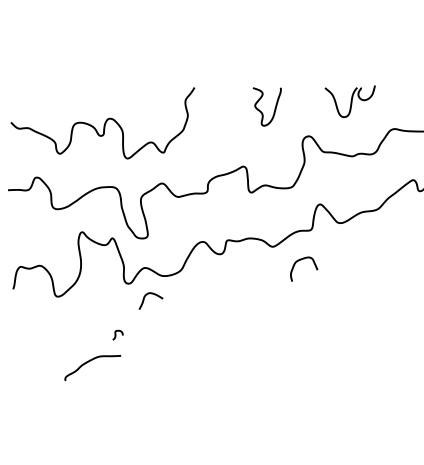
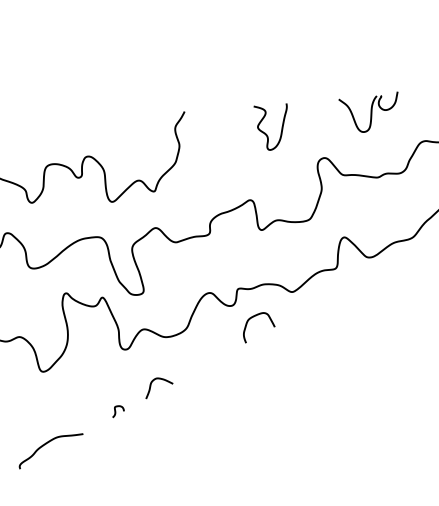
curve: (301, 260) -> (254, 317), moved
curve: (147, 295) -> (154, 381), moved
curve: (90, 361) -> (47, 443), moved

